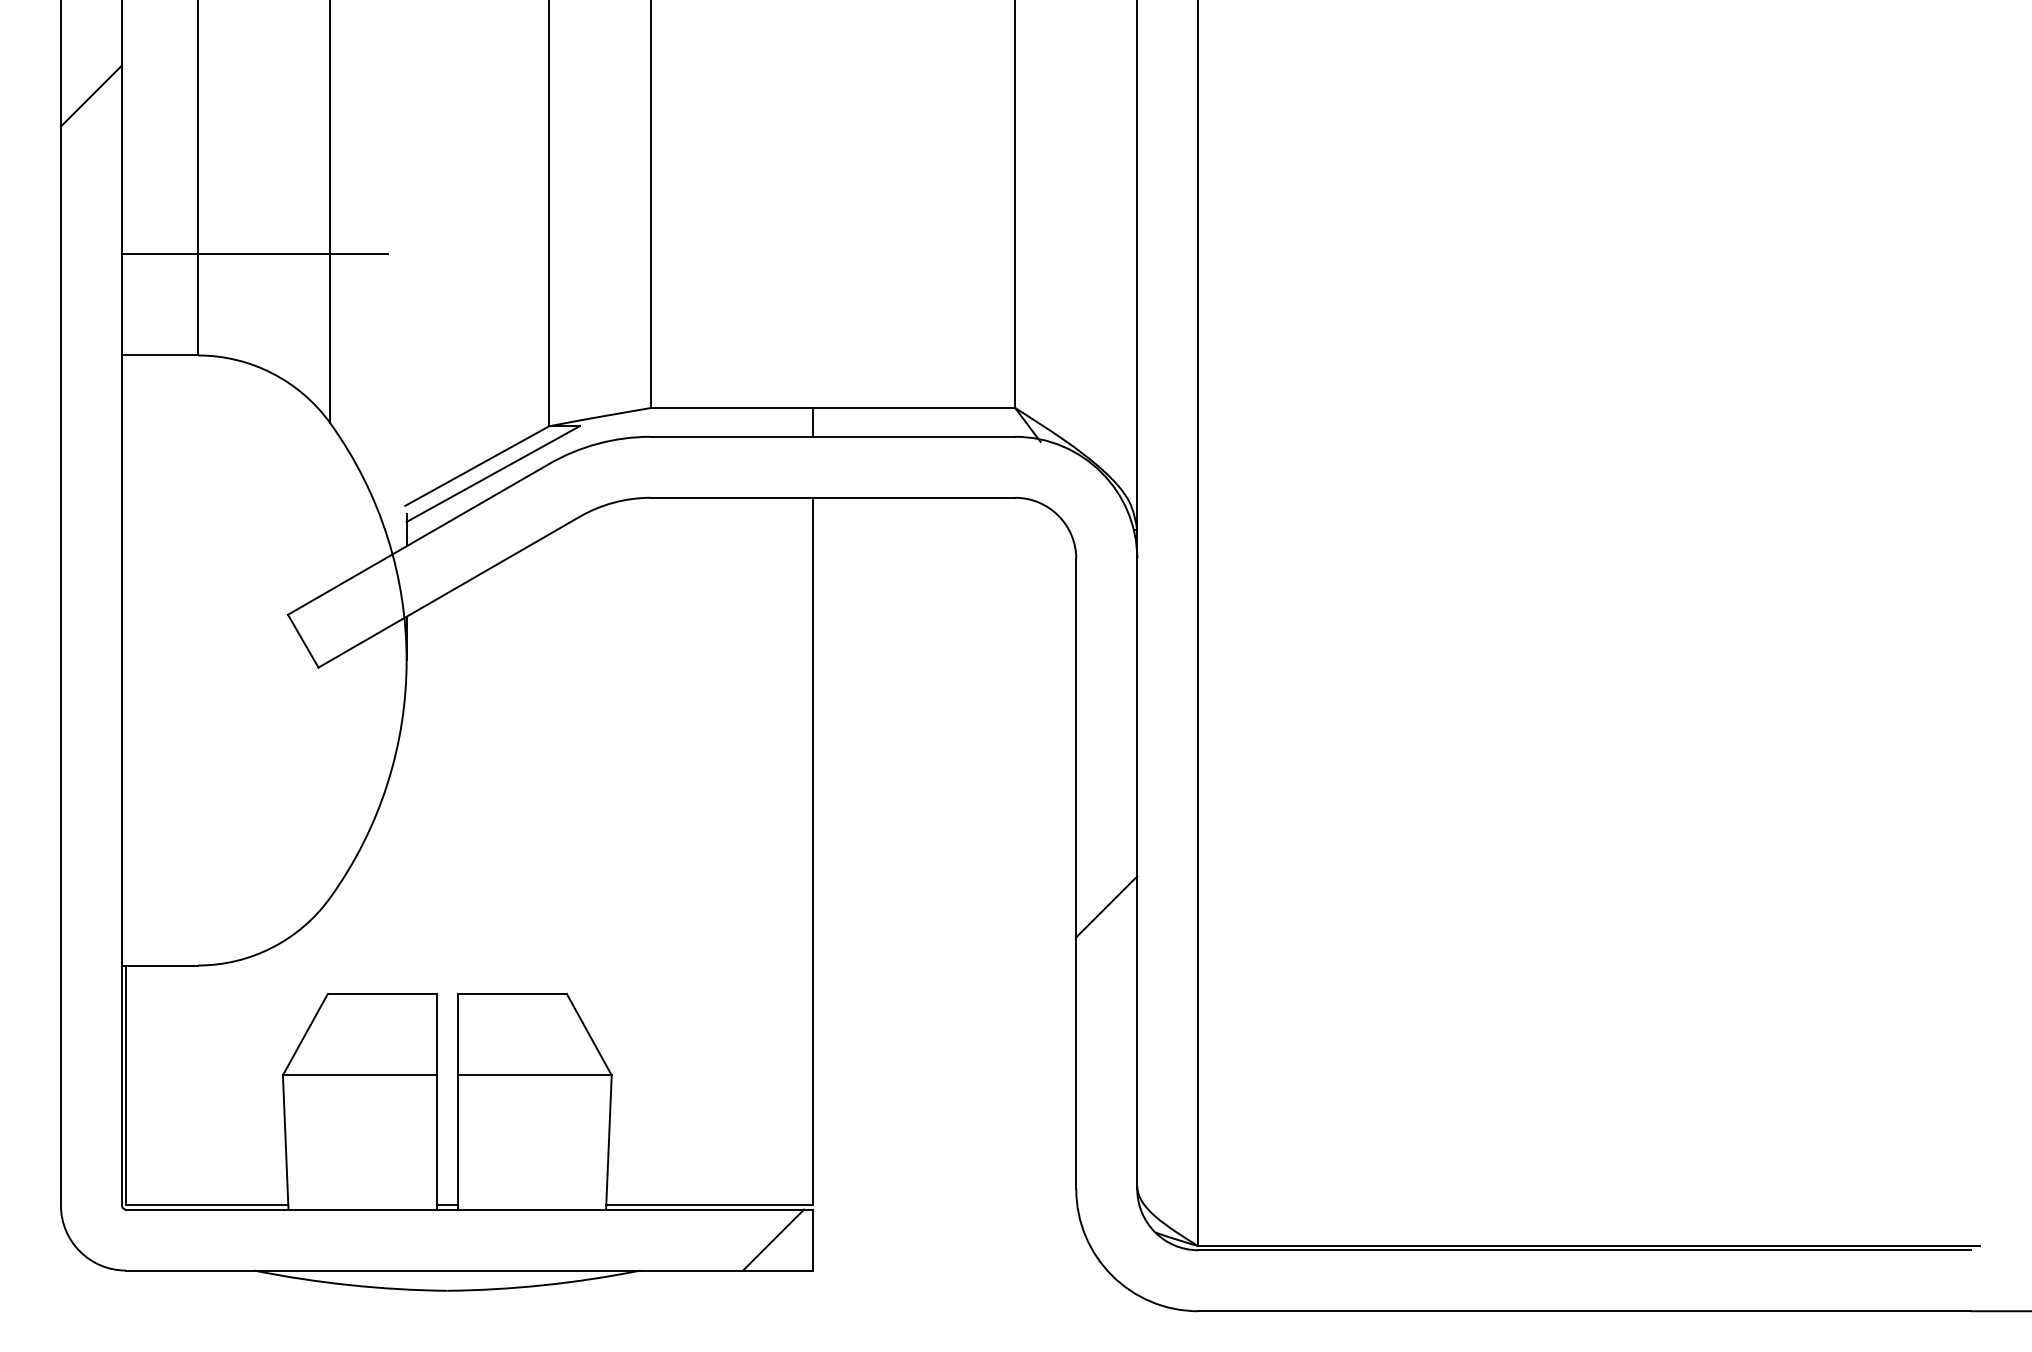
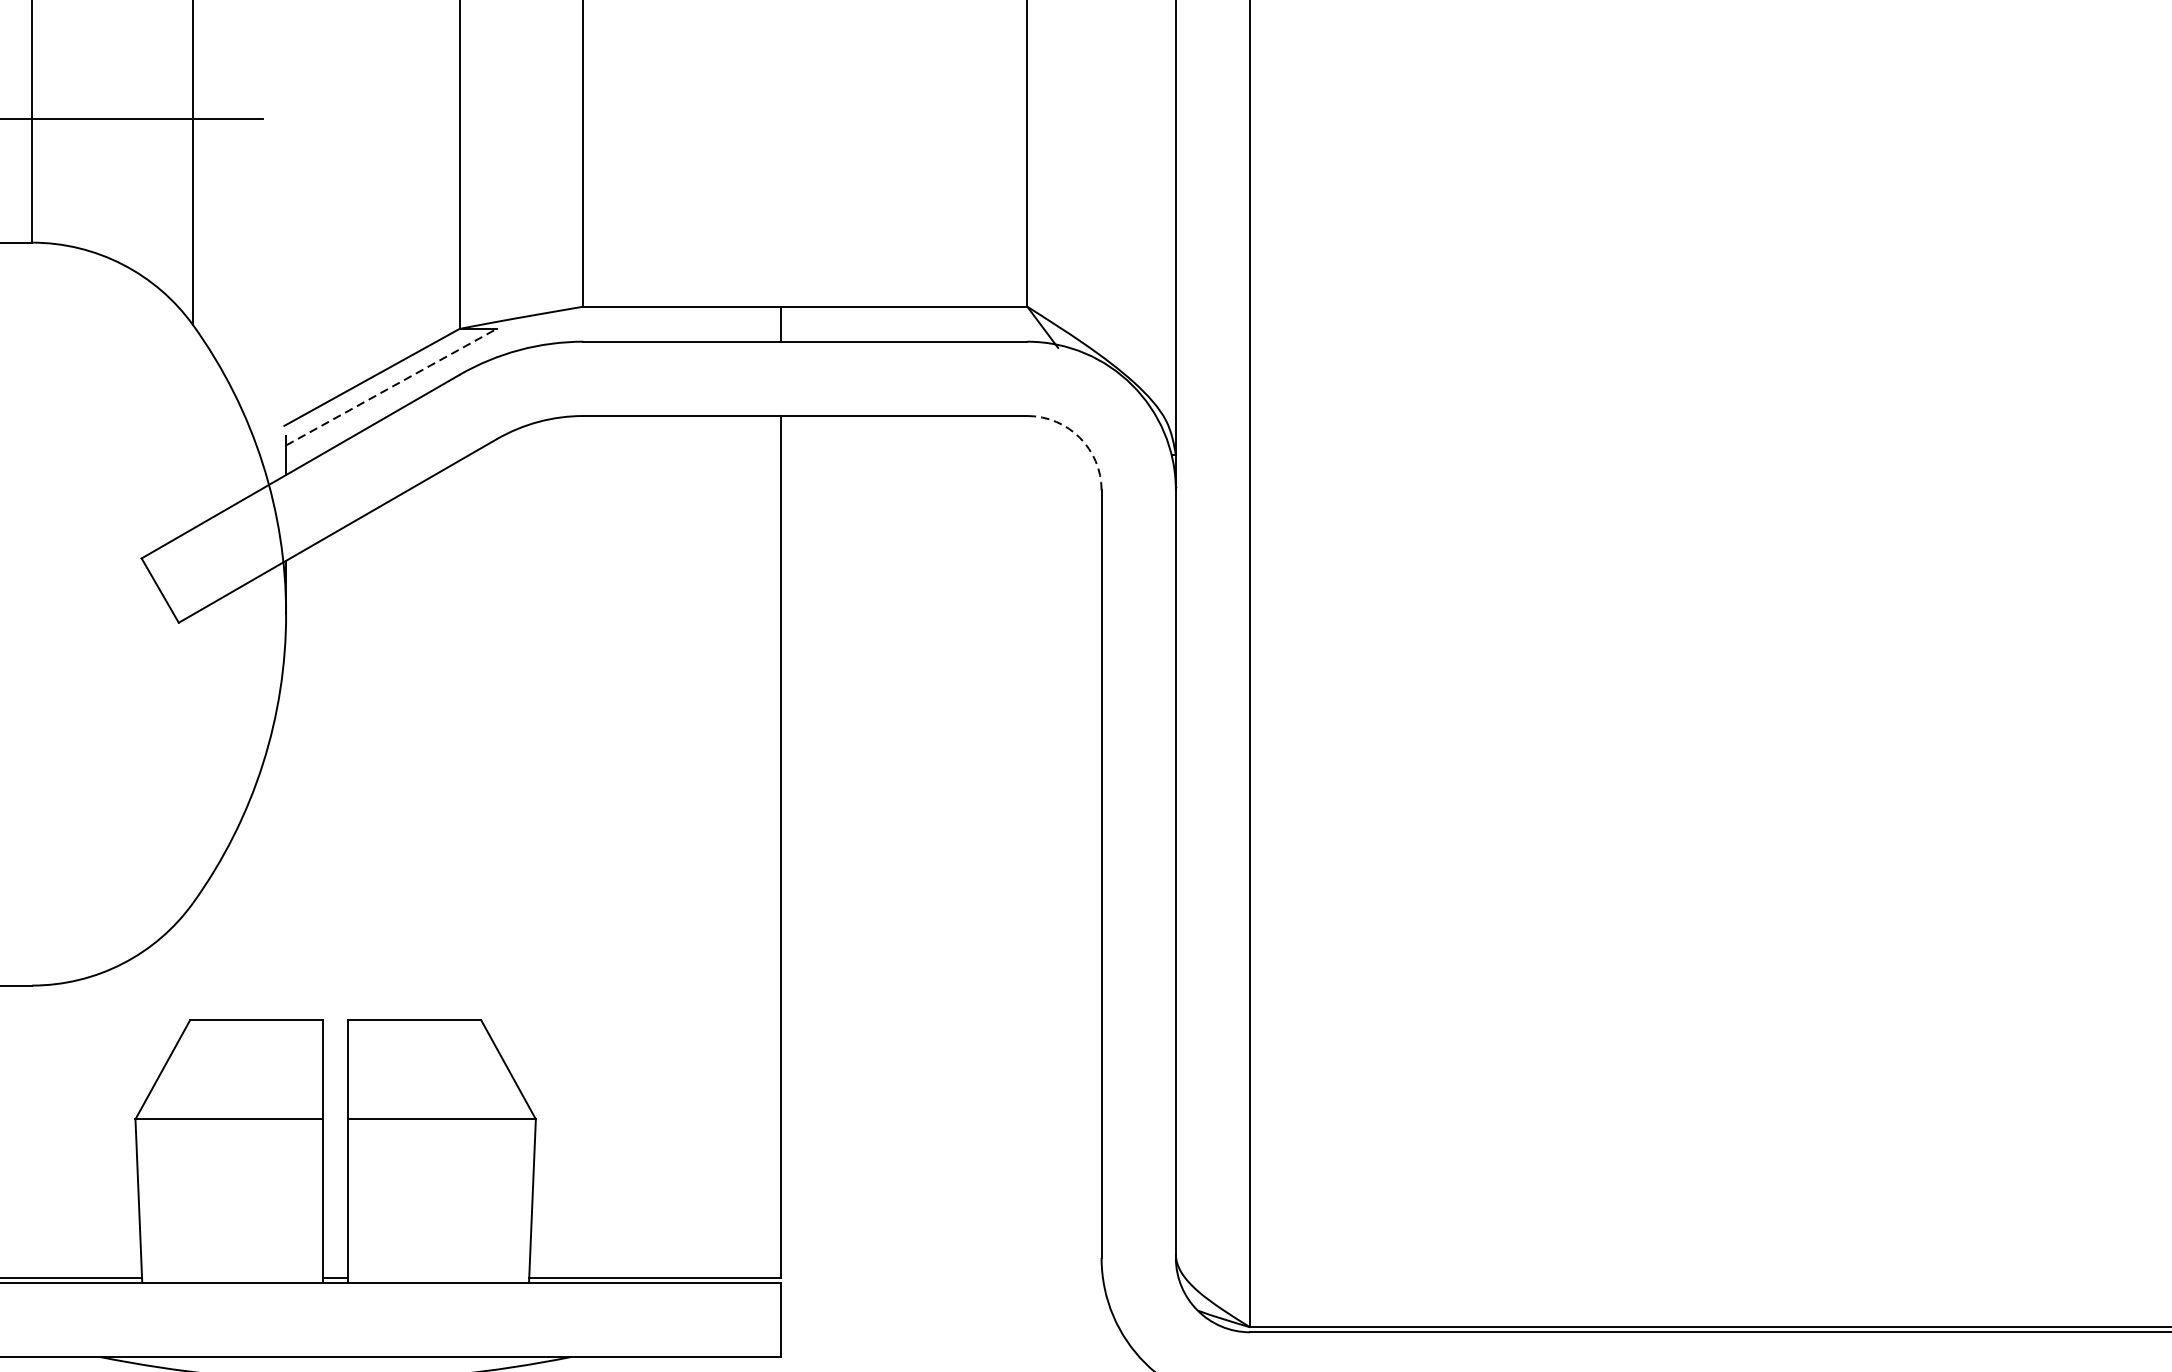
line: (493, 474) -> (391, 387), solid -> dashed
arc: (1058, 515) -> (1079, 437), solid -> dashed
line: (1106, 906) -> (1138, 913), removed
line: (773, 1239) -> (732, 1319), removed

